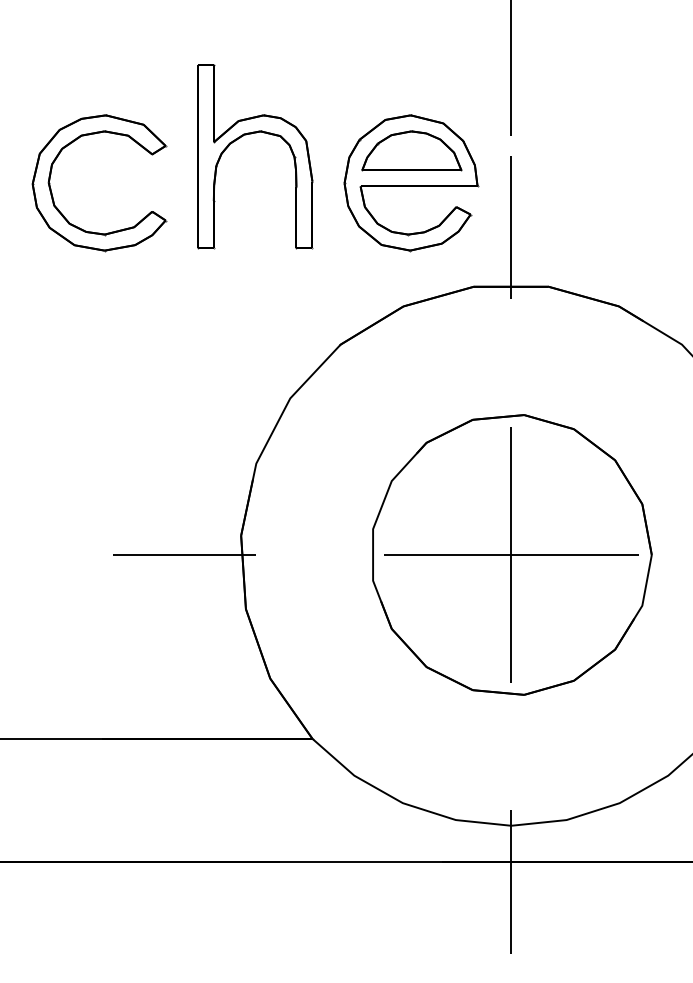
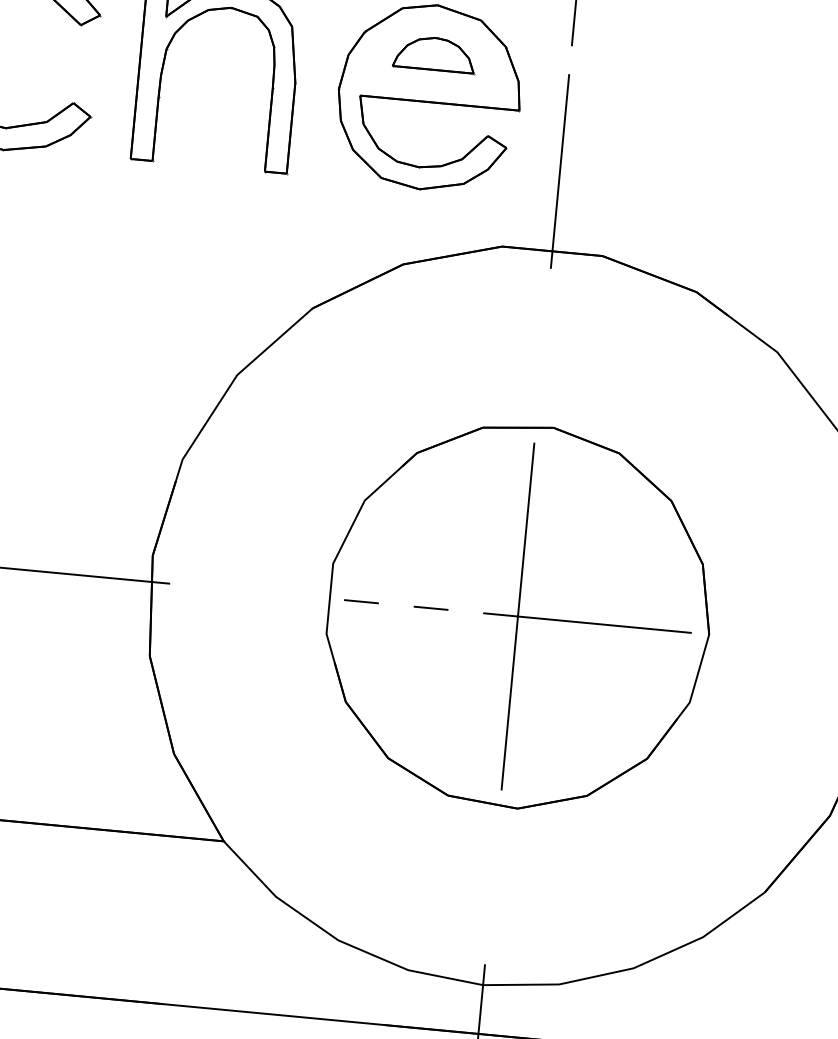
part: (411, 150) -> (434, 53), size x0.6
line: (447, 554) -> (431, 607), solid -> dashed

